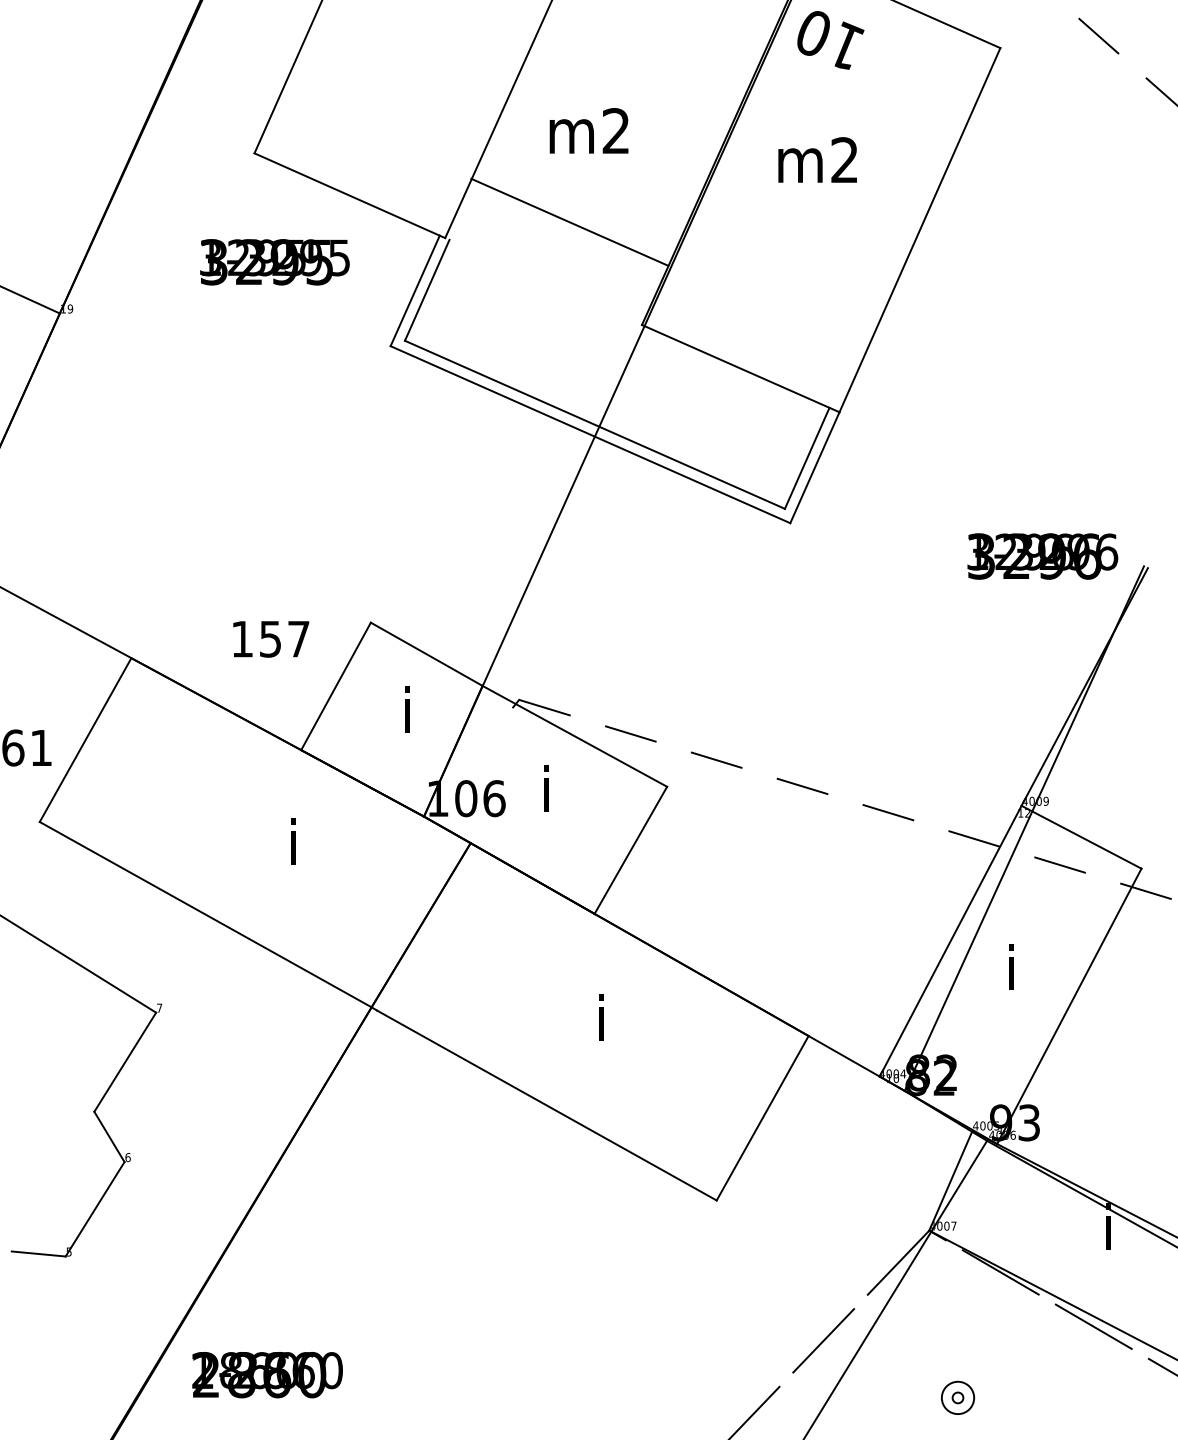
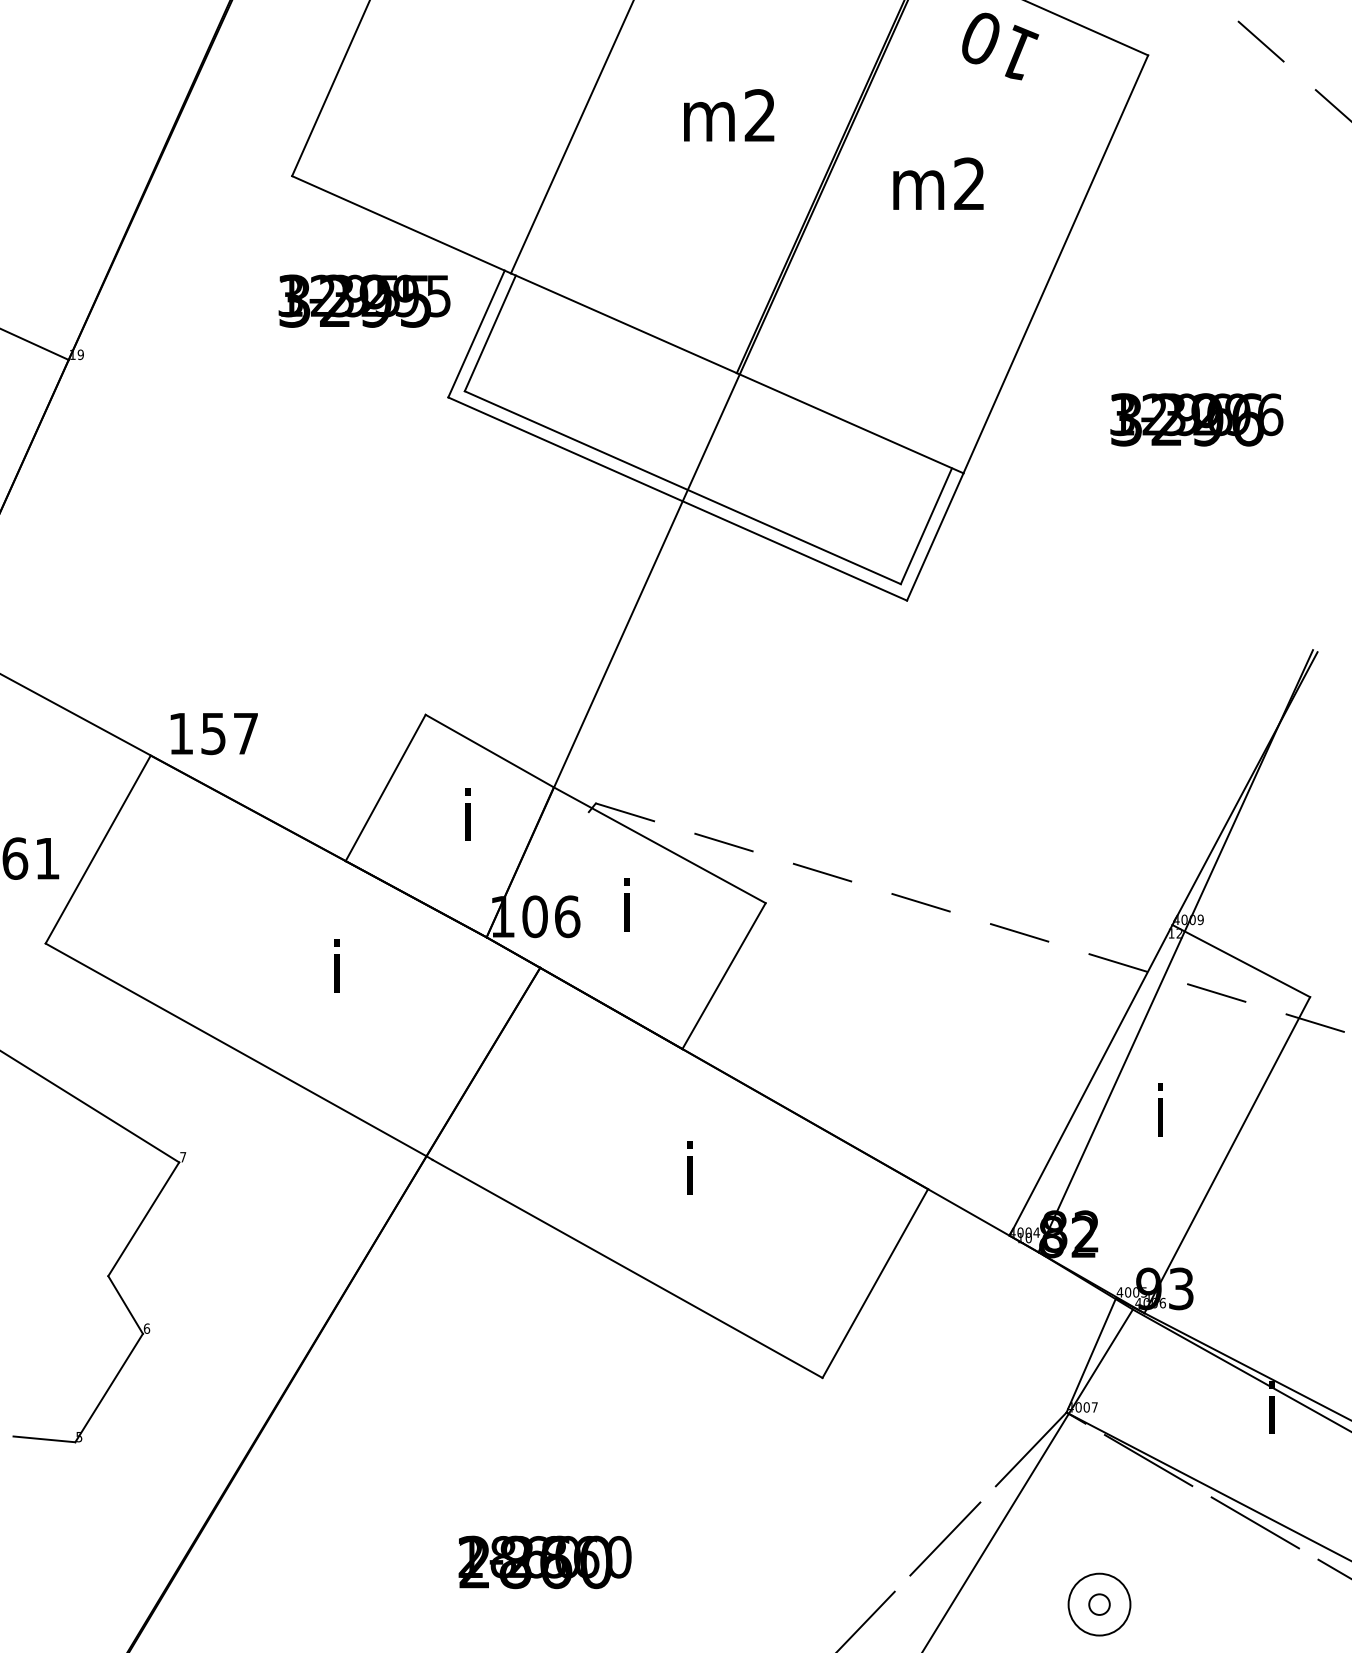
text: (830, 40) -> (1000, 46), moved
text: (589, 131) -> (729, 115), moved
line: (569, 222) -> (623, 323), moved
text: (274, 261) -> (364, 300), moved
text: (1042, 556) -> (1196, 419), moved
text: (270, 639) -> (213, 734), moved
text: (267, 1375) -> (544, 1562), moved
part: (957, 1397) -> (1099, 1604), size x1.67

